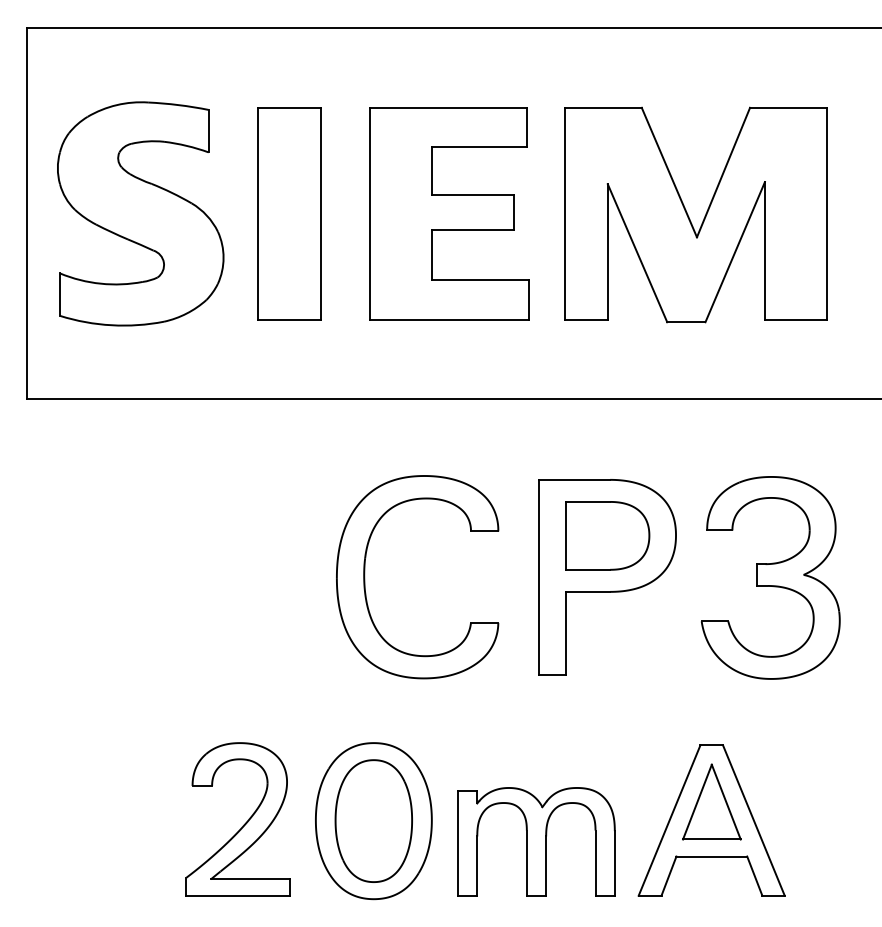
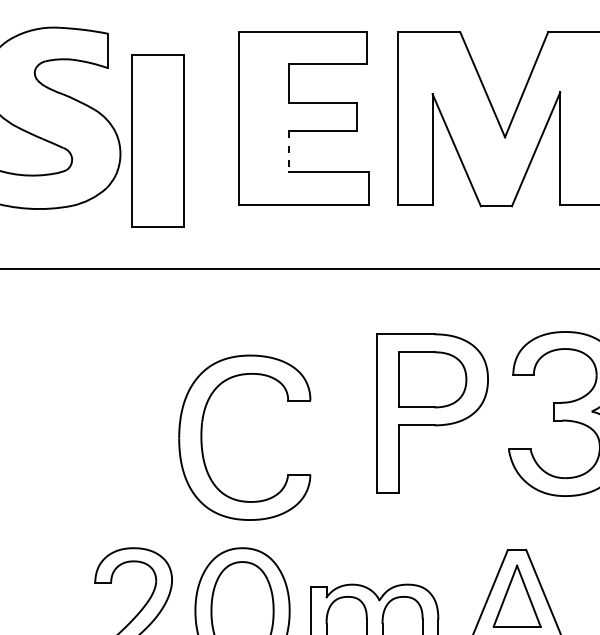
part: (289, 213) -> (157, 140), moved
line: (431, 254) -> (289, 151), solid -> dashed
part: (365, 577) -> (202, 438), moved

